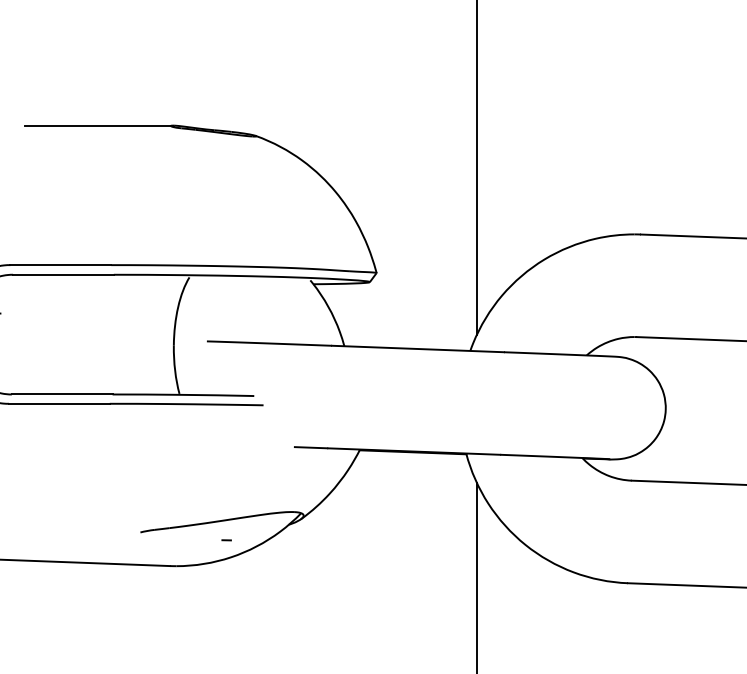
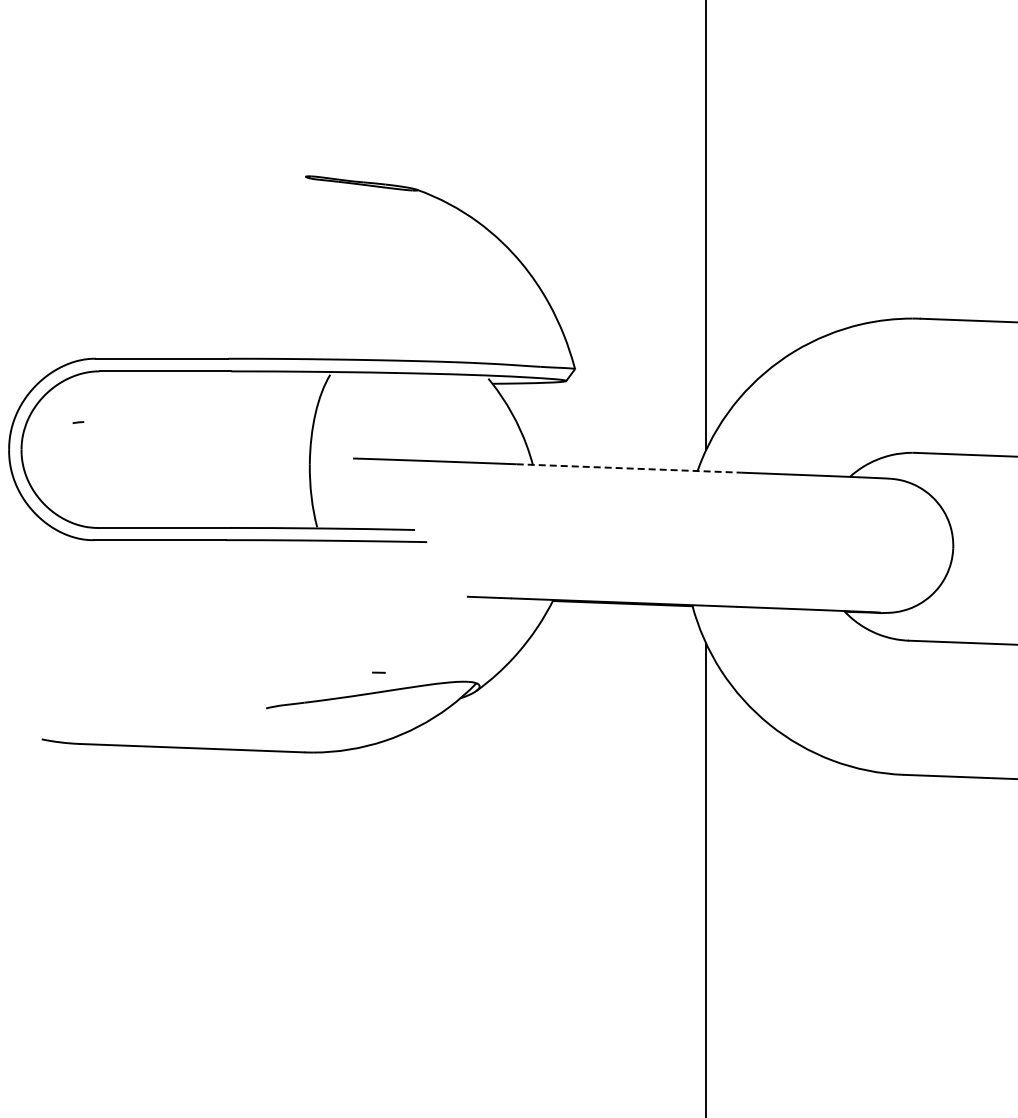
line: (98, 125) -> (211, 176), removed
line: (418, 349) -> (629, 468), solid -> dashed
line: (226, 540) -> (378, 672), moved

